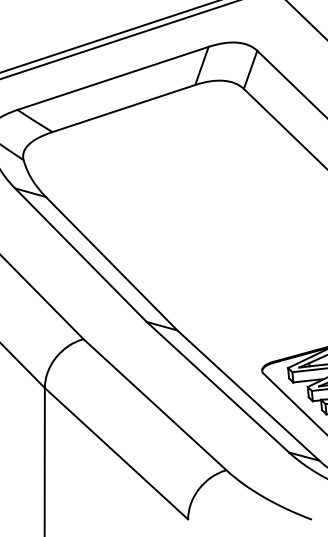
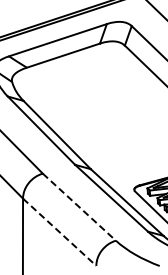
line: (155, 405) -> (79, 207), solid -> dashed
line: (116, 454) -> (59, 232), solid -> dashed

